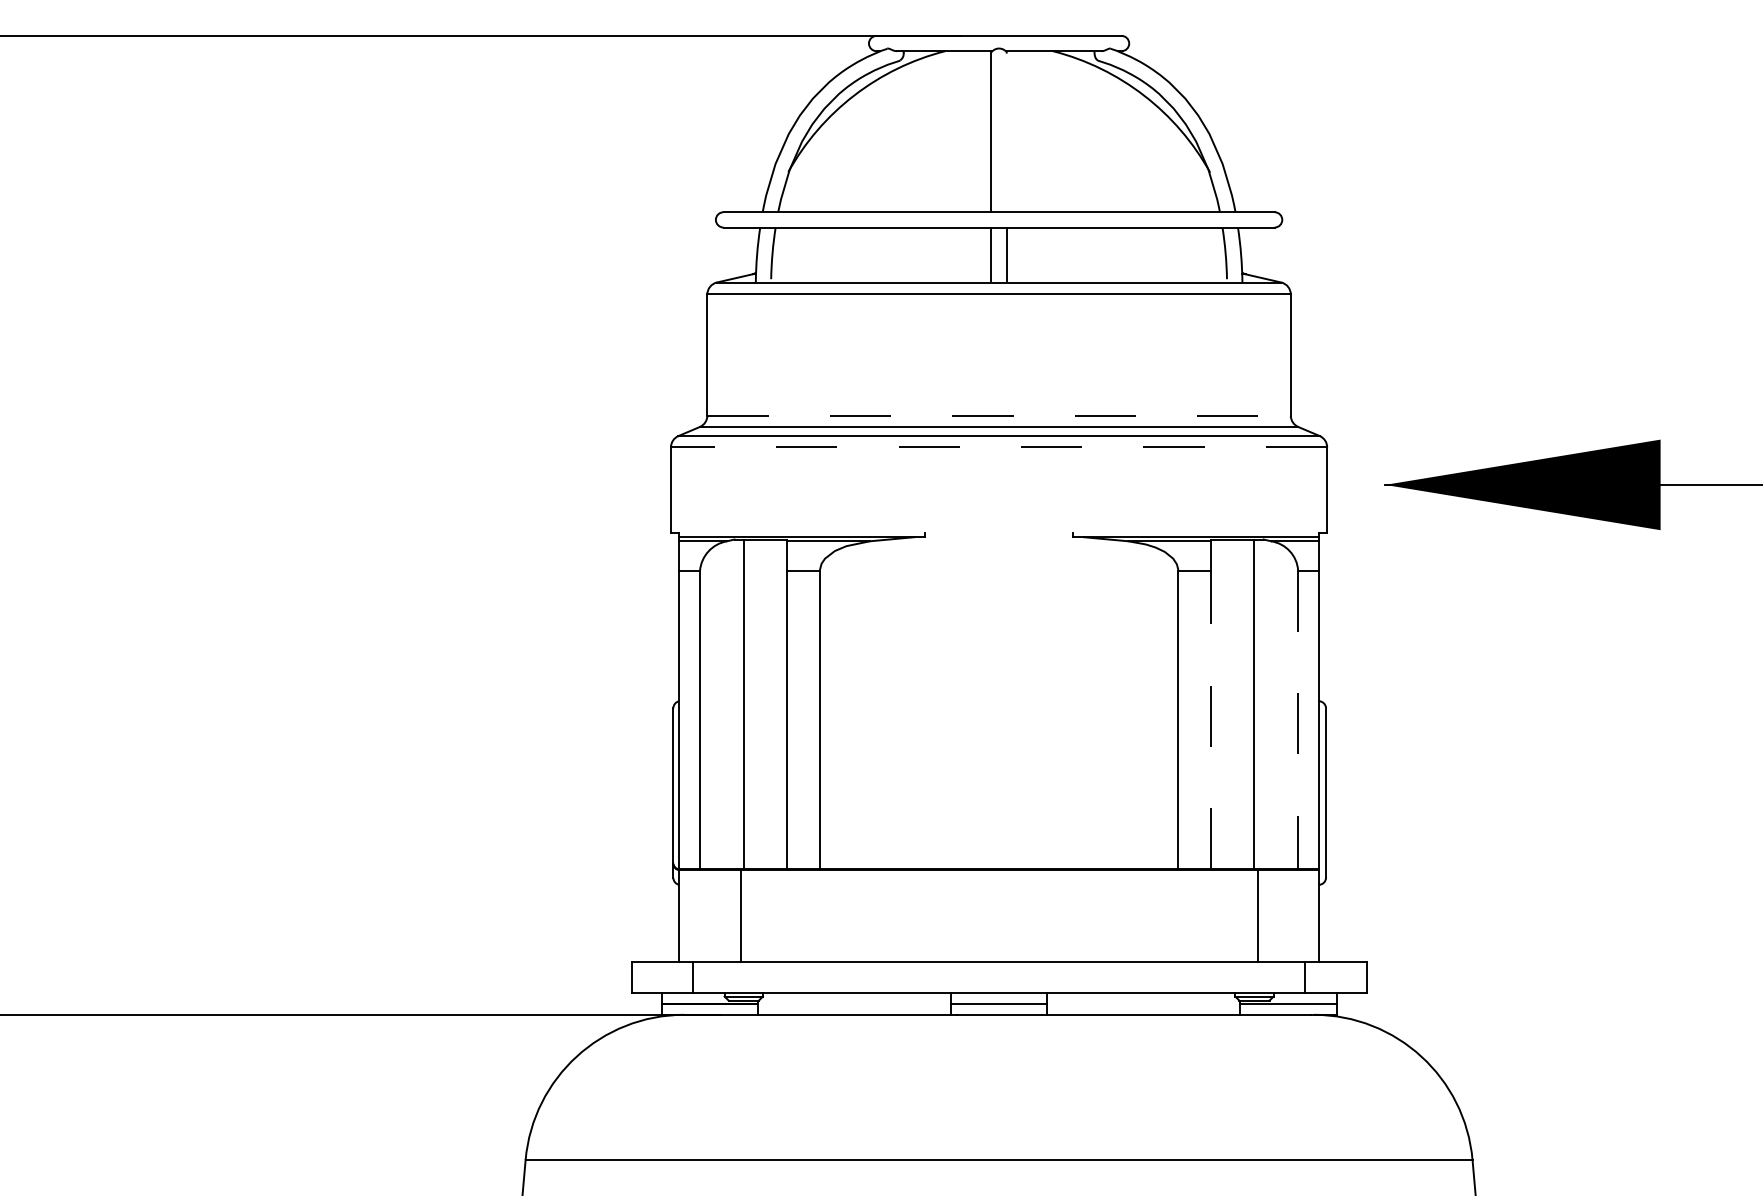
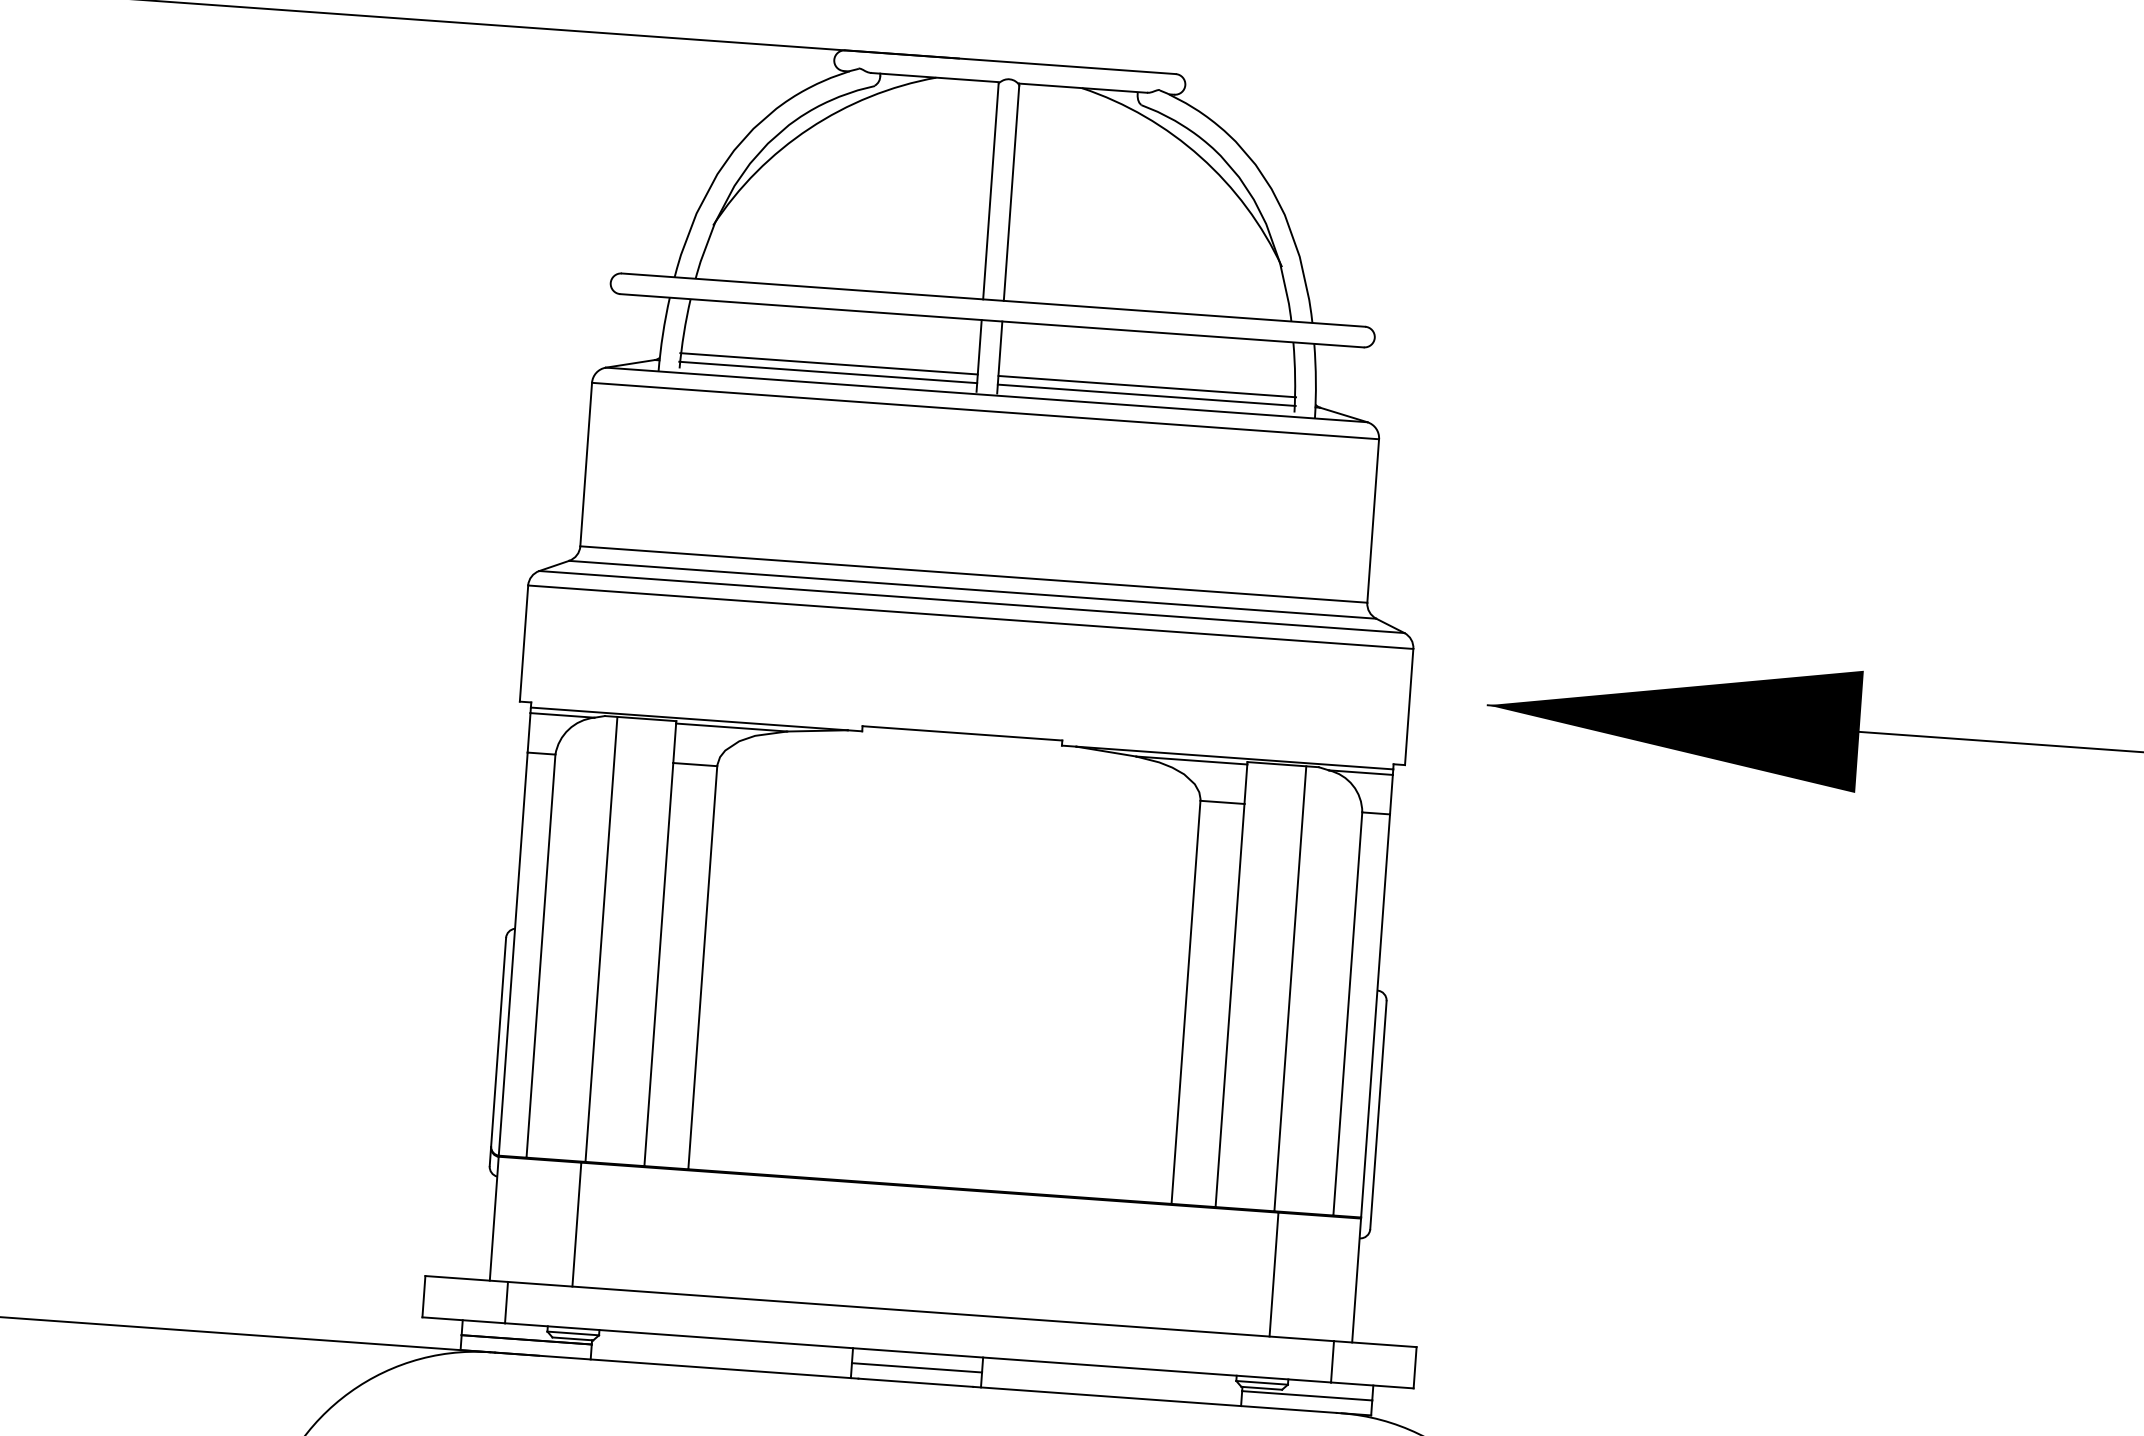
line: (1006, 132) -> (1011, 193), added
line: (880, 267) -> (828, 363), added
line: (1116, 267) -> (1146, 386), added
line: (880, 274) -> (827, 372), added
line: (1116, 274) -> (1145, 395), added
line: (999, 415) -> (974, 574), dashed -> solid
line: (998, 447) -> (969, 617), dashed -> solid
line: (999, 533) -> (962, 733), added
line: (1210, 719) -> (1229, 1004), dashed -> solid
line: (1298, 720) -> (1348, 1014), dashed -> solid

